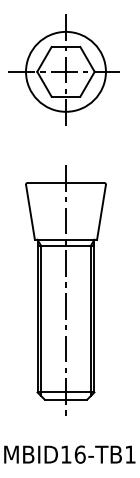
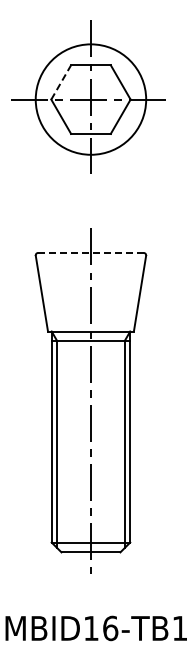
line: (44, 59) -> (61, 82), solid -> dashed
line: (65, 182) -> (90, 252), solid -> dashed

